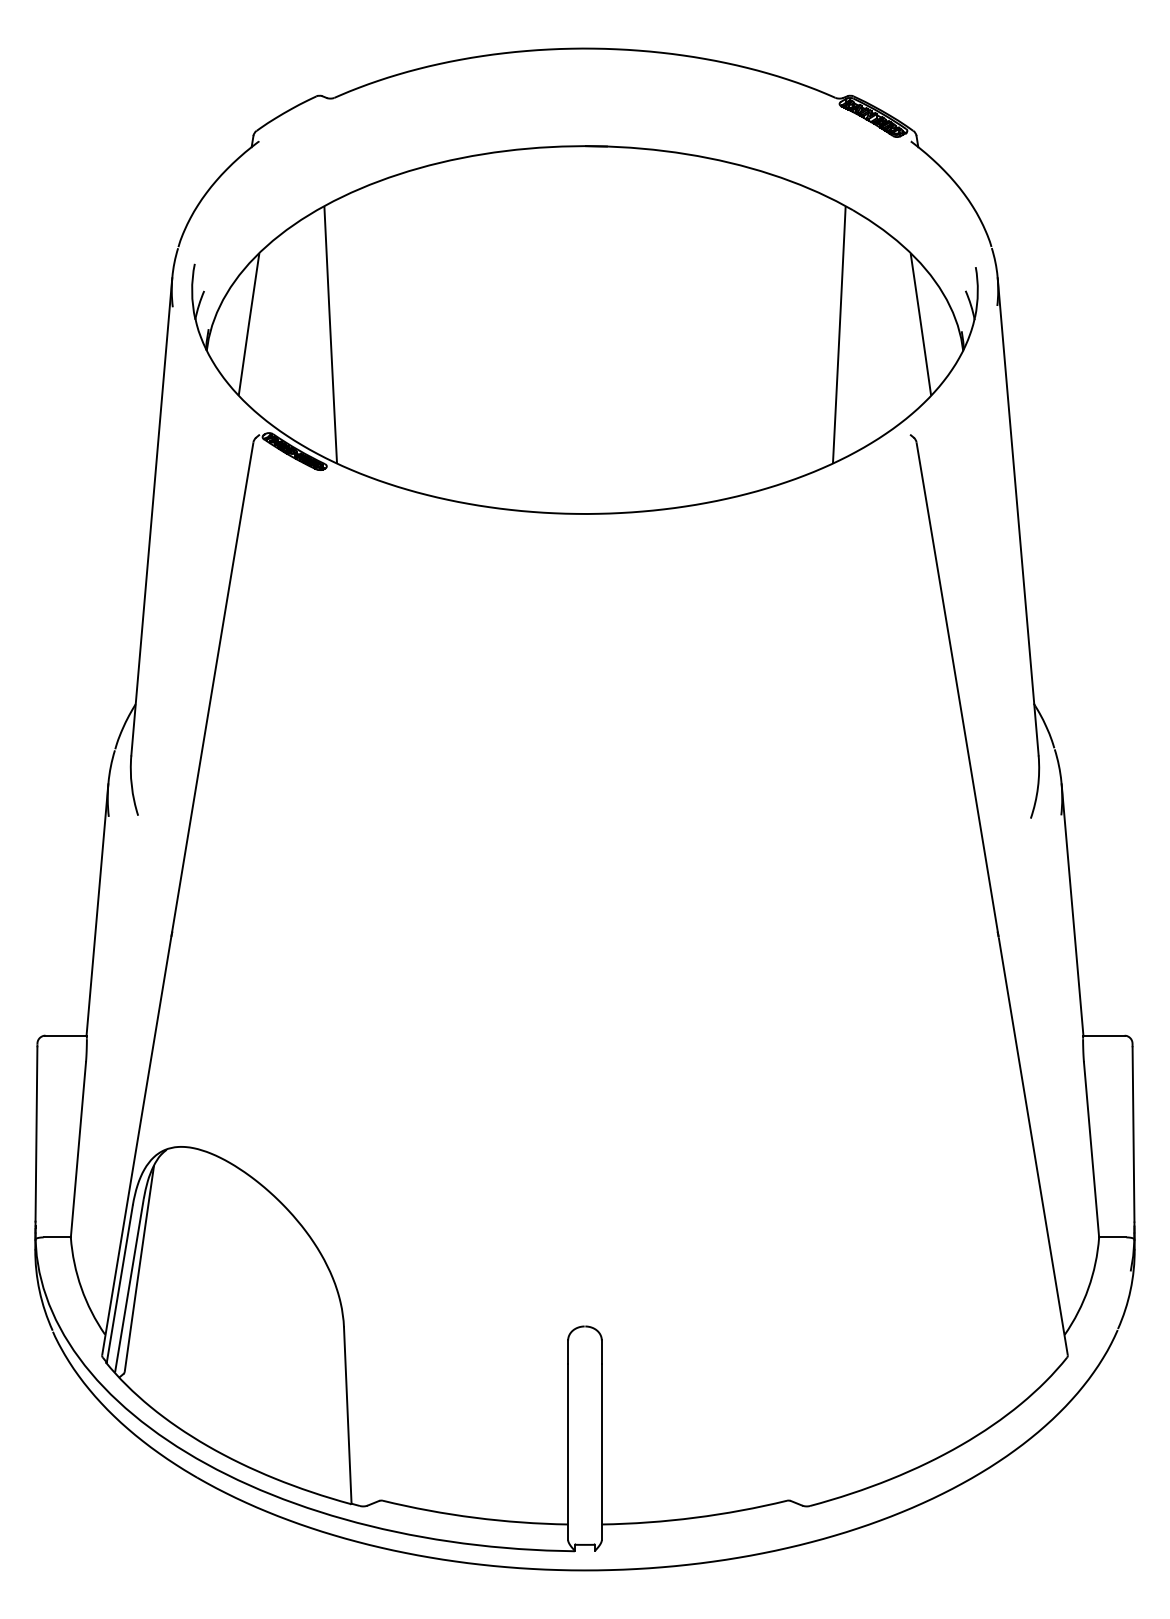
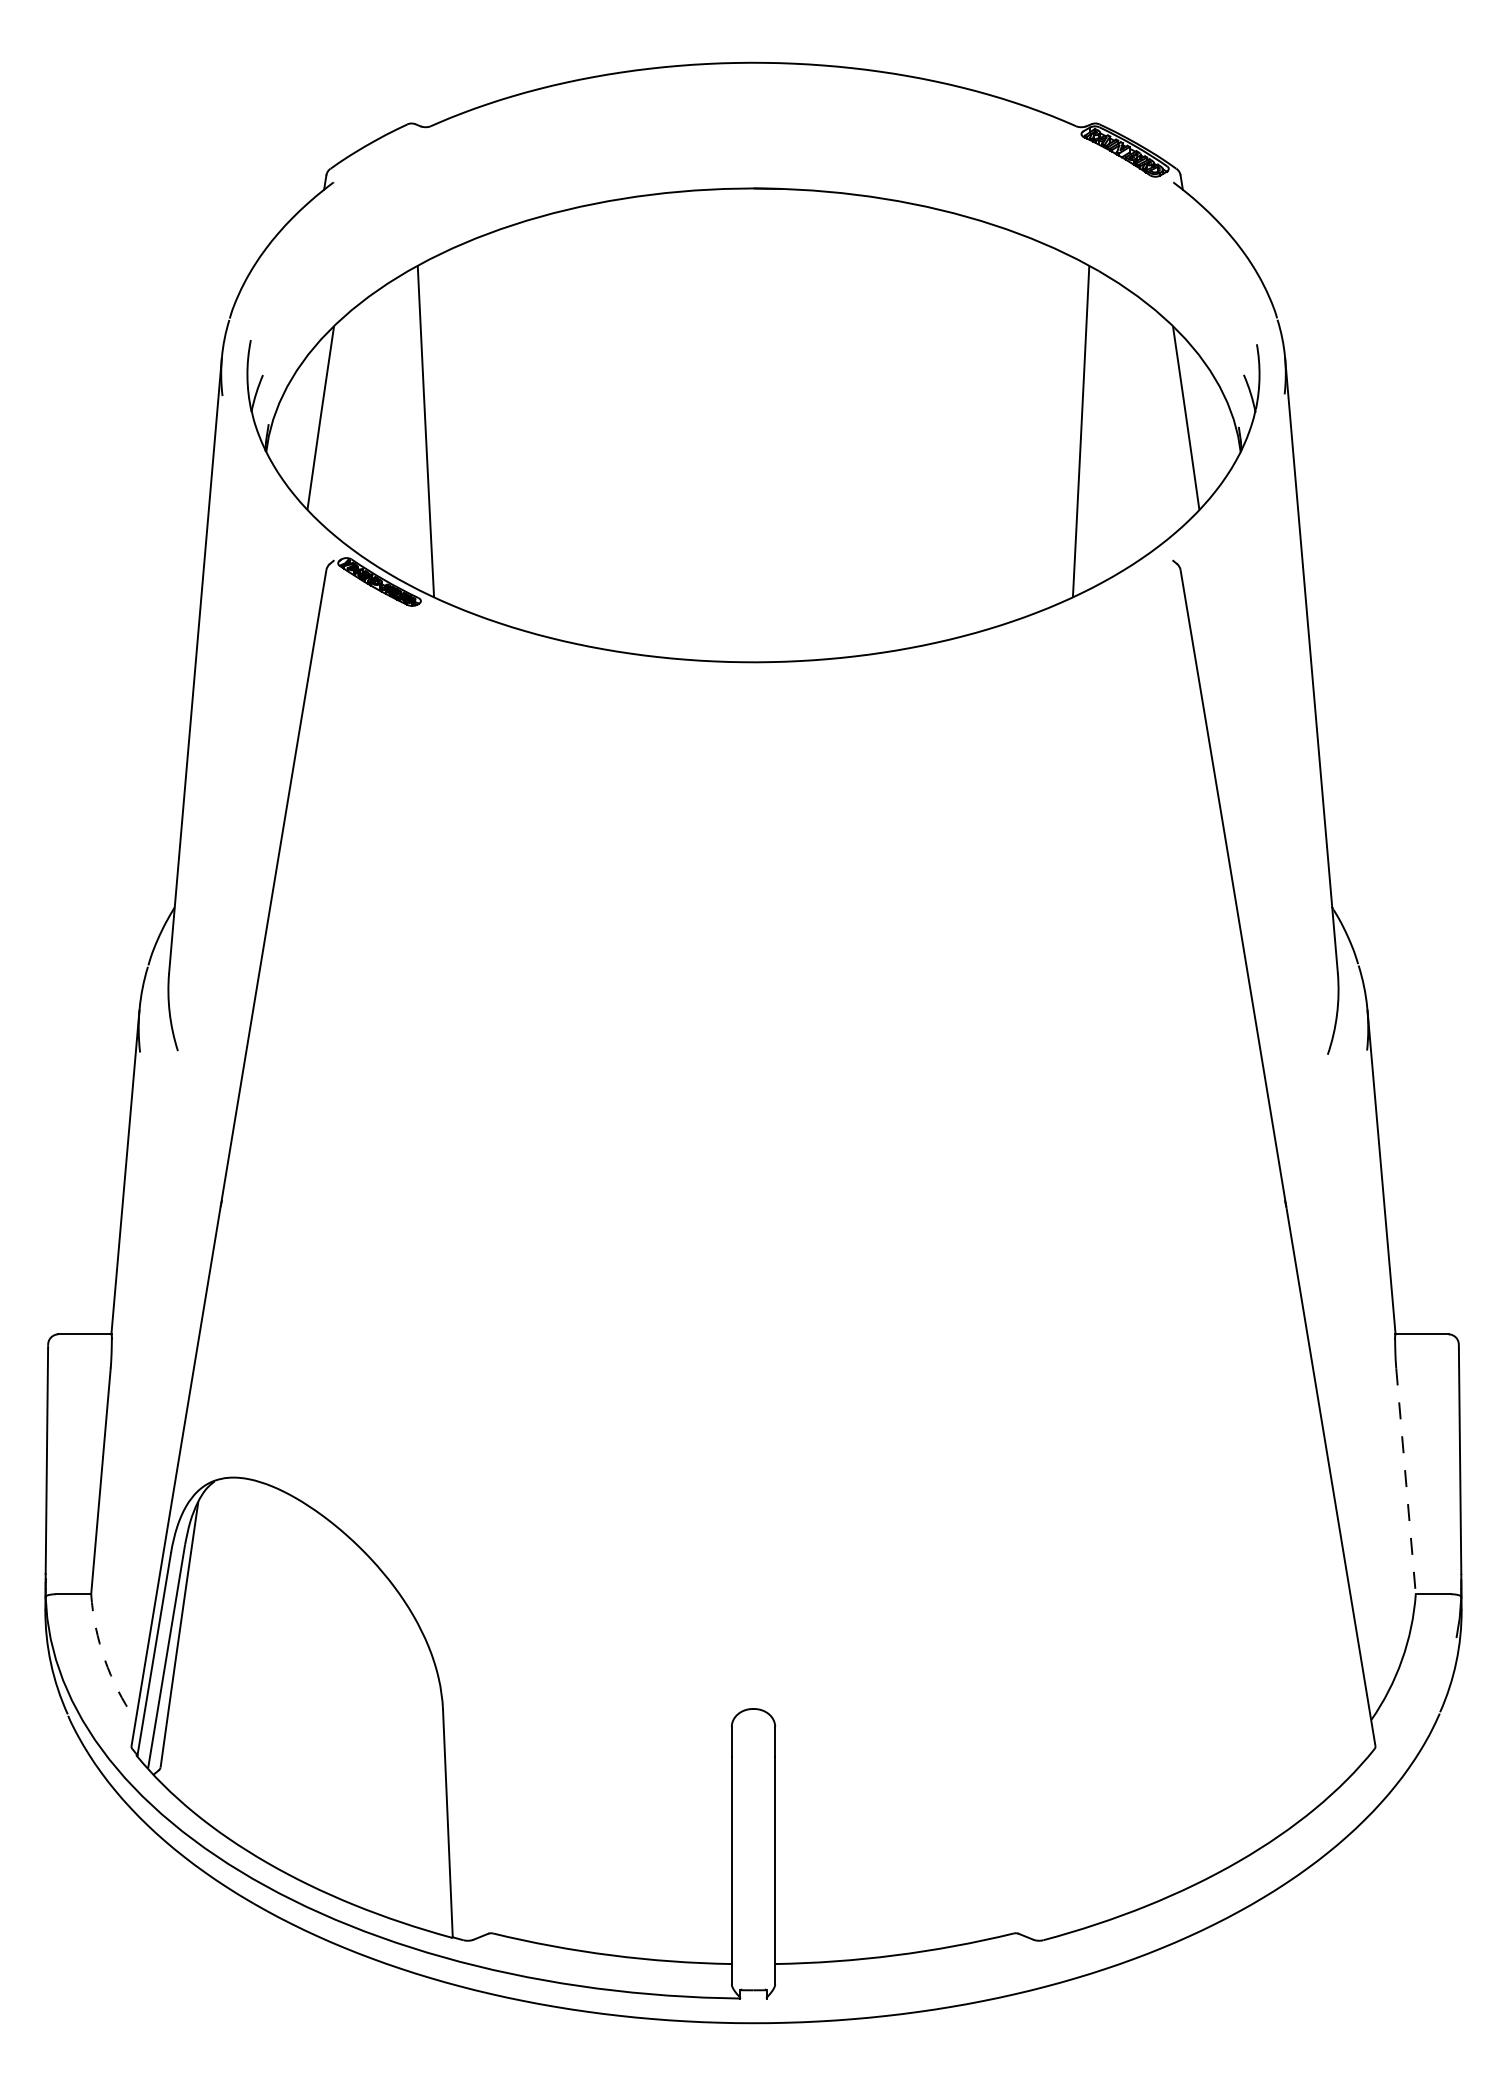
line: (1091, 1149) -> (1405, 1480), solid -> dashed
arc: (81, 1288) -> (104, 1660), solid -> dashed

